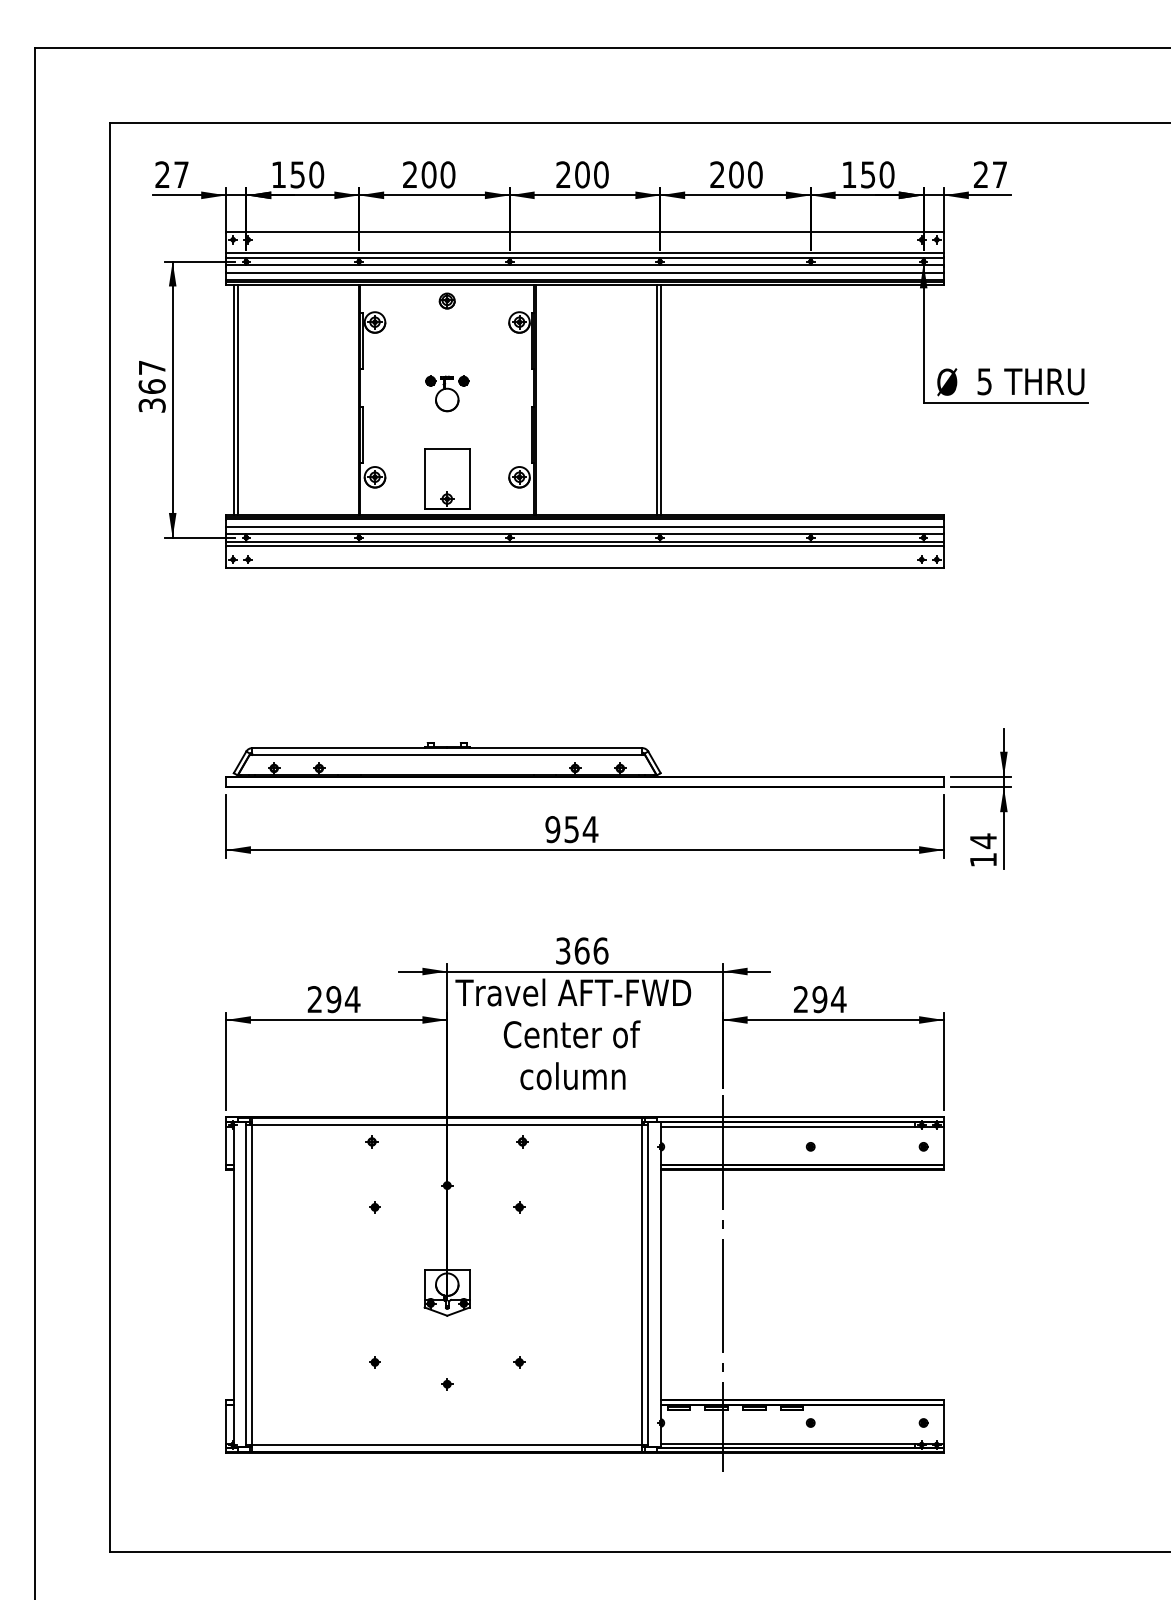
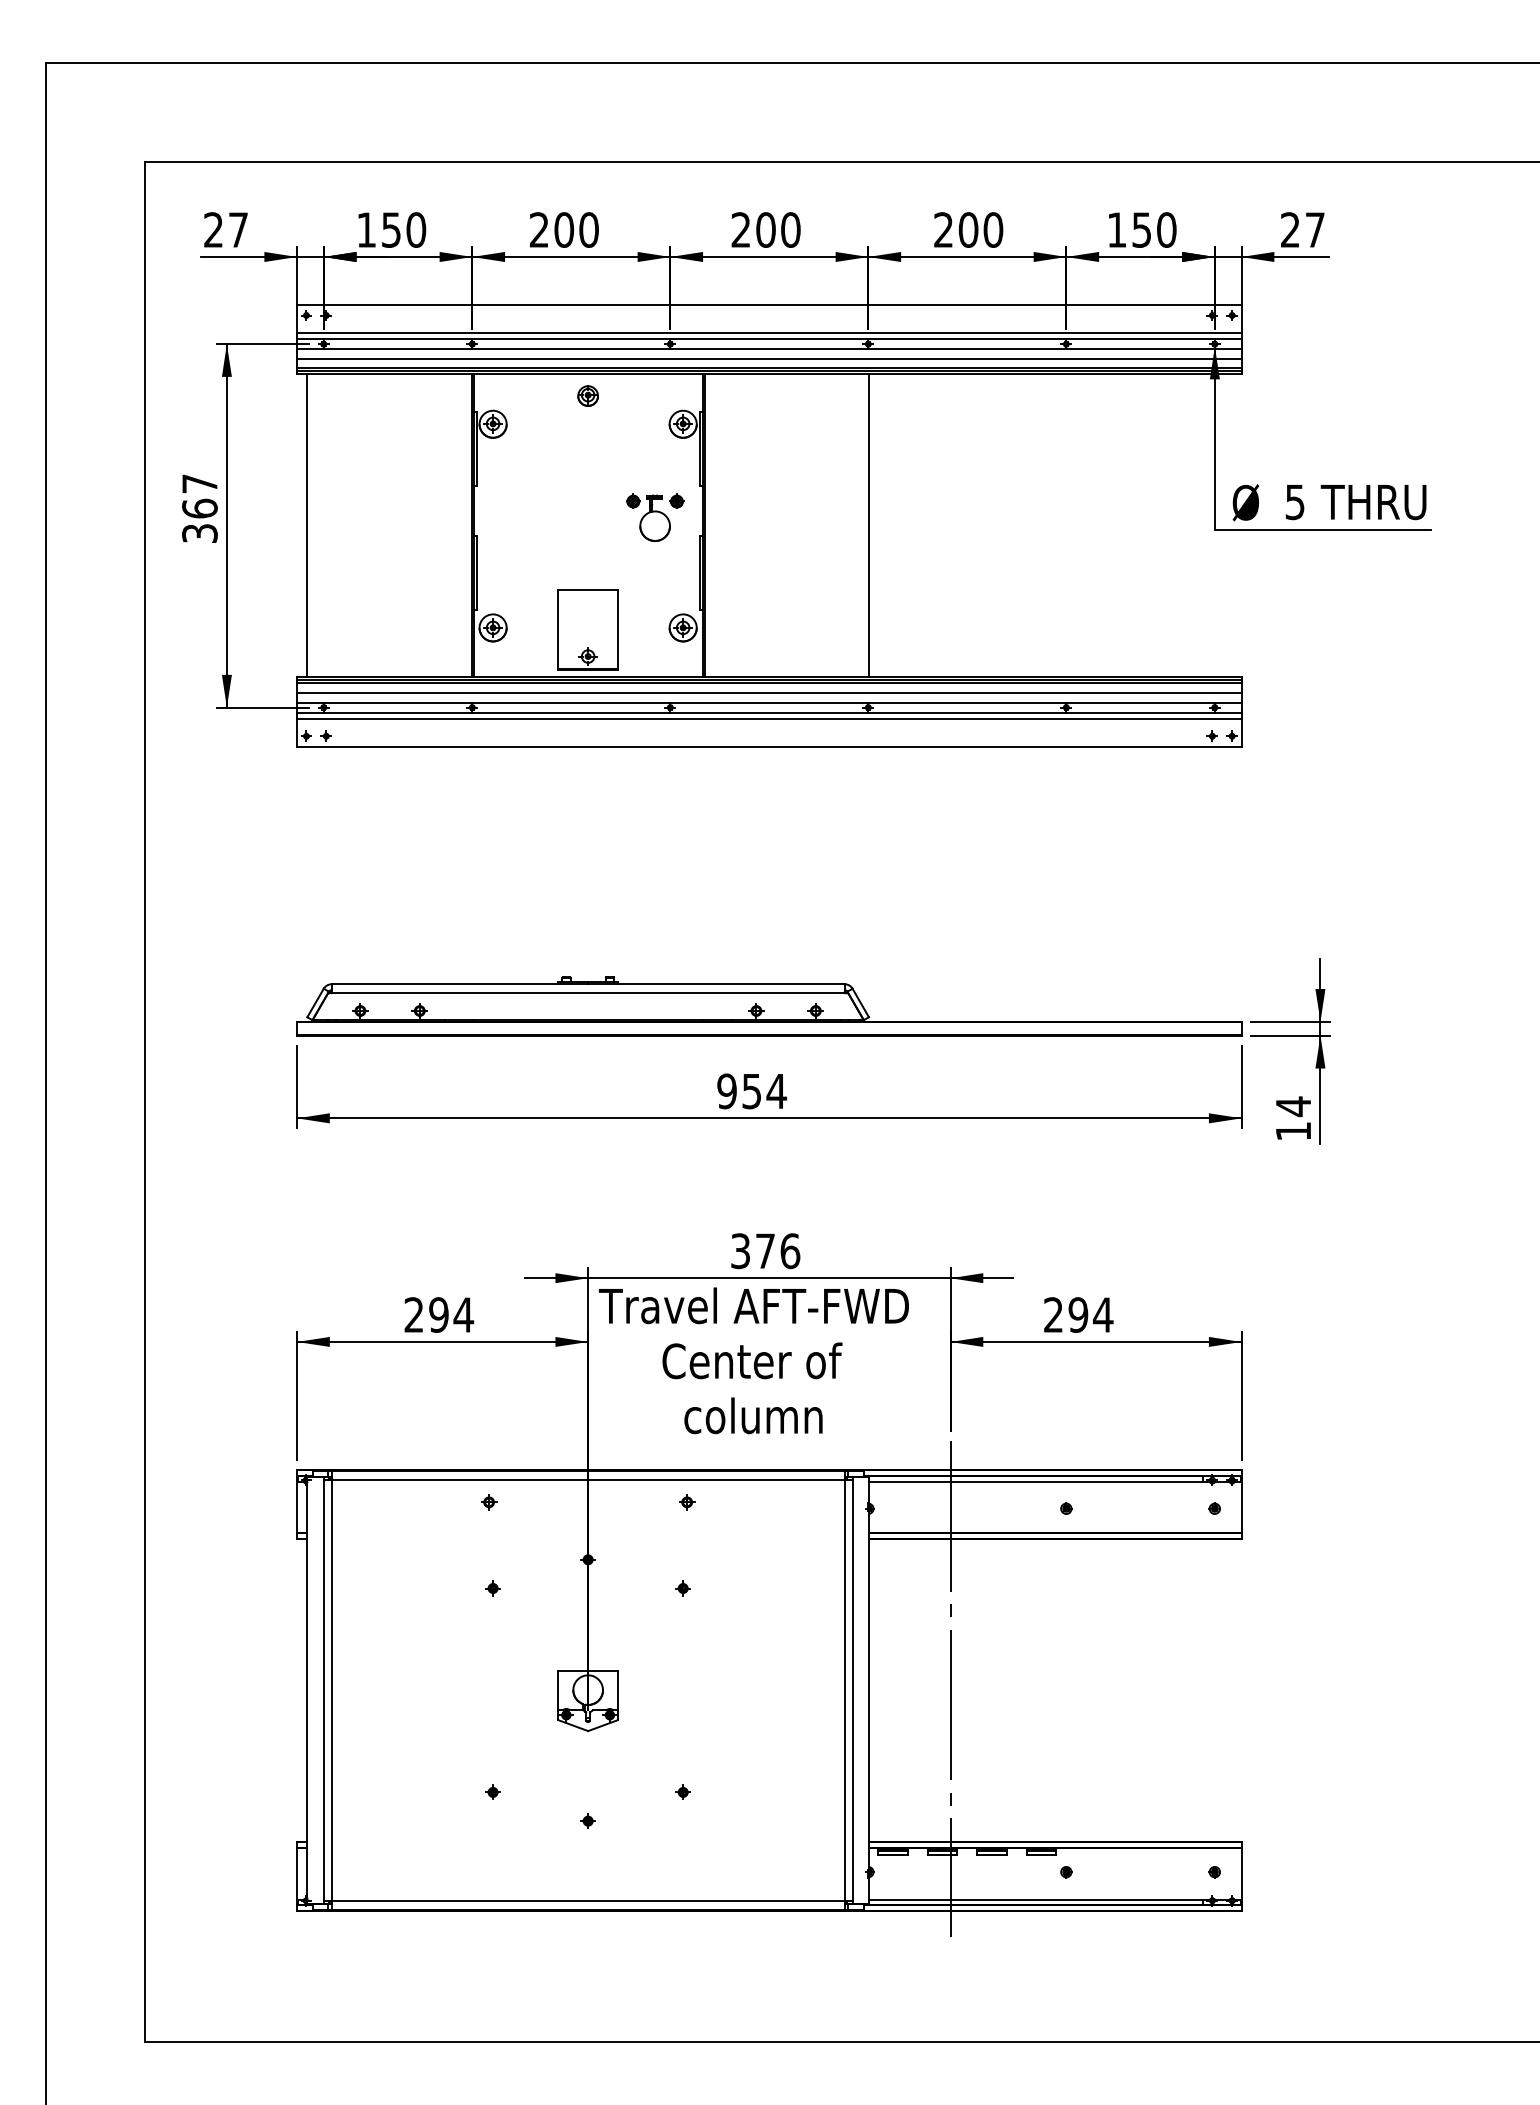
part: (447, 393) -> (655, 517), moved
line: (237, 399) -> (312, 525), removed
line: (656, 399) -> (863, 525), removed
text: (582, 951) -> (765, 1251), 366 -> 376

